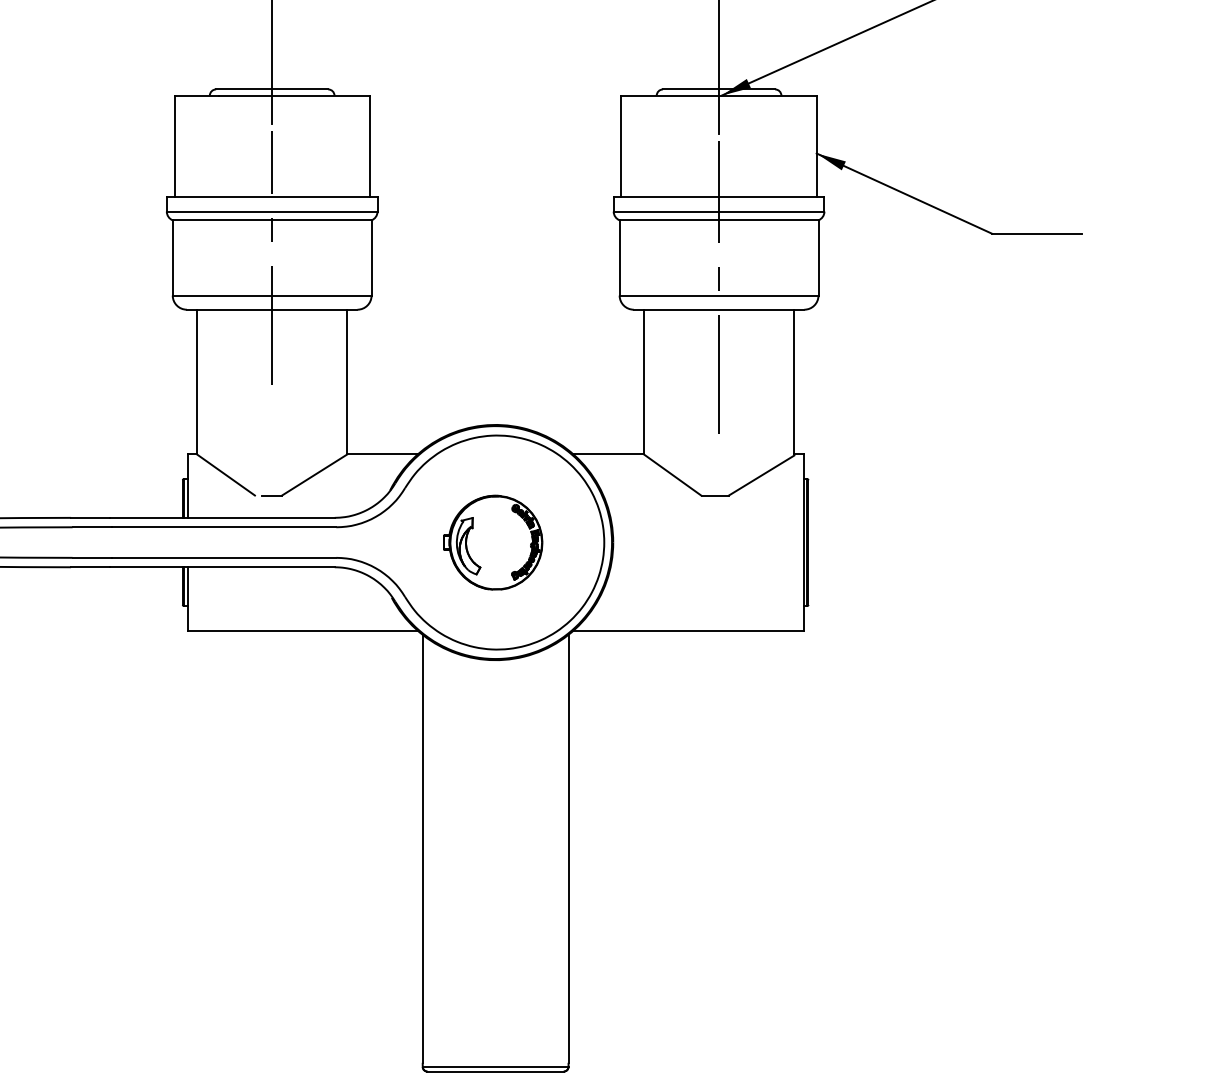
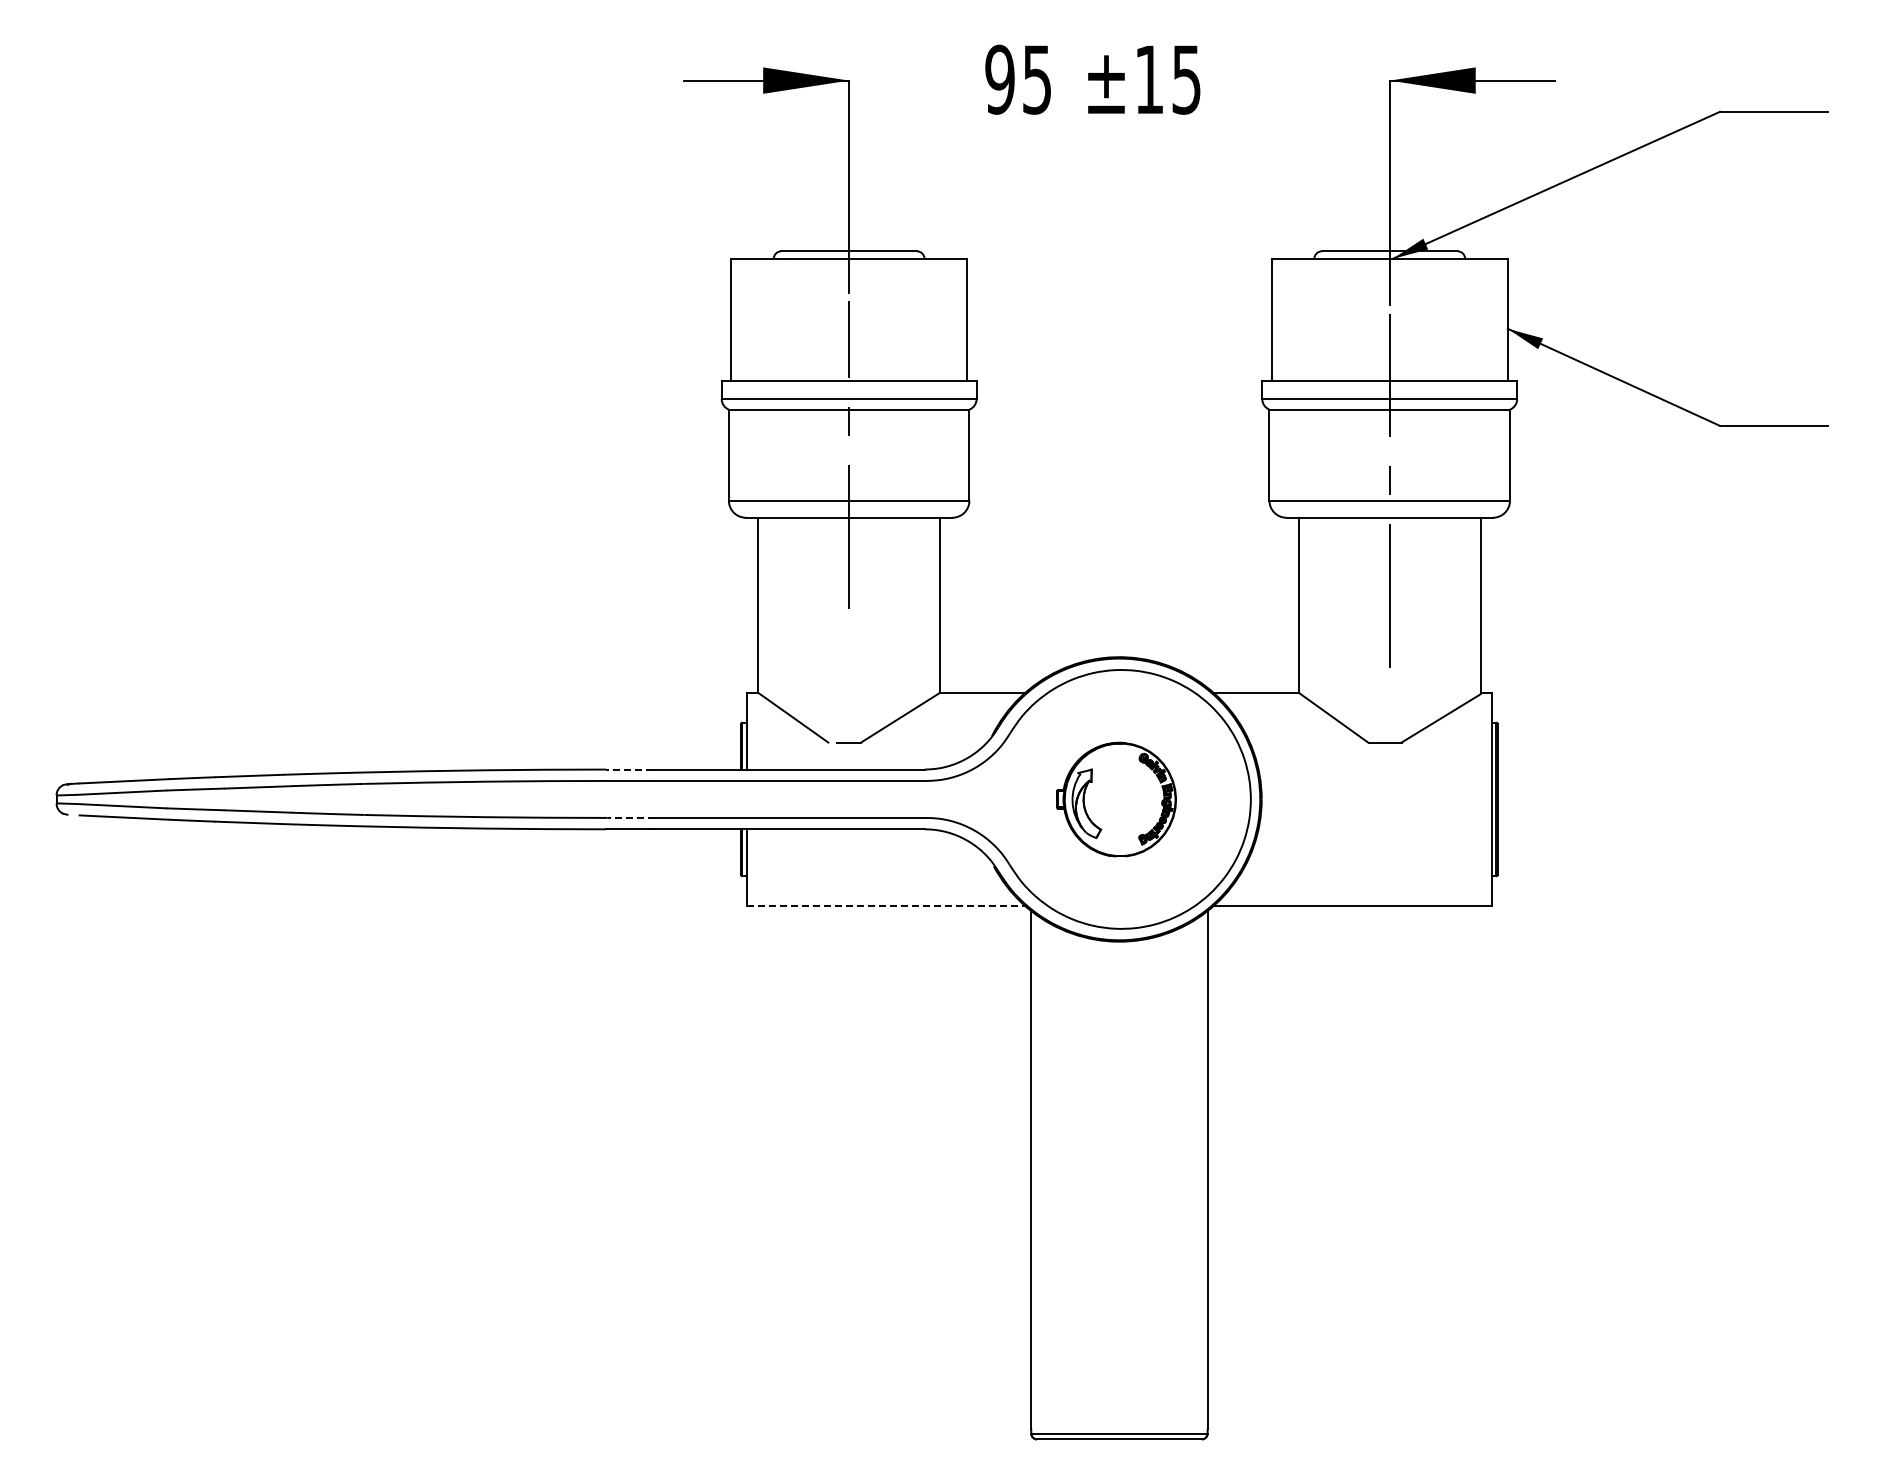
line: (90, 517) -> (629, 769), solid -> dashed
line: (92, 557) -> (631, 817), solid -> dashed
line: (303, 631) -> (886, 906), solid -> dashed

